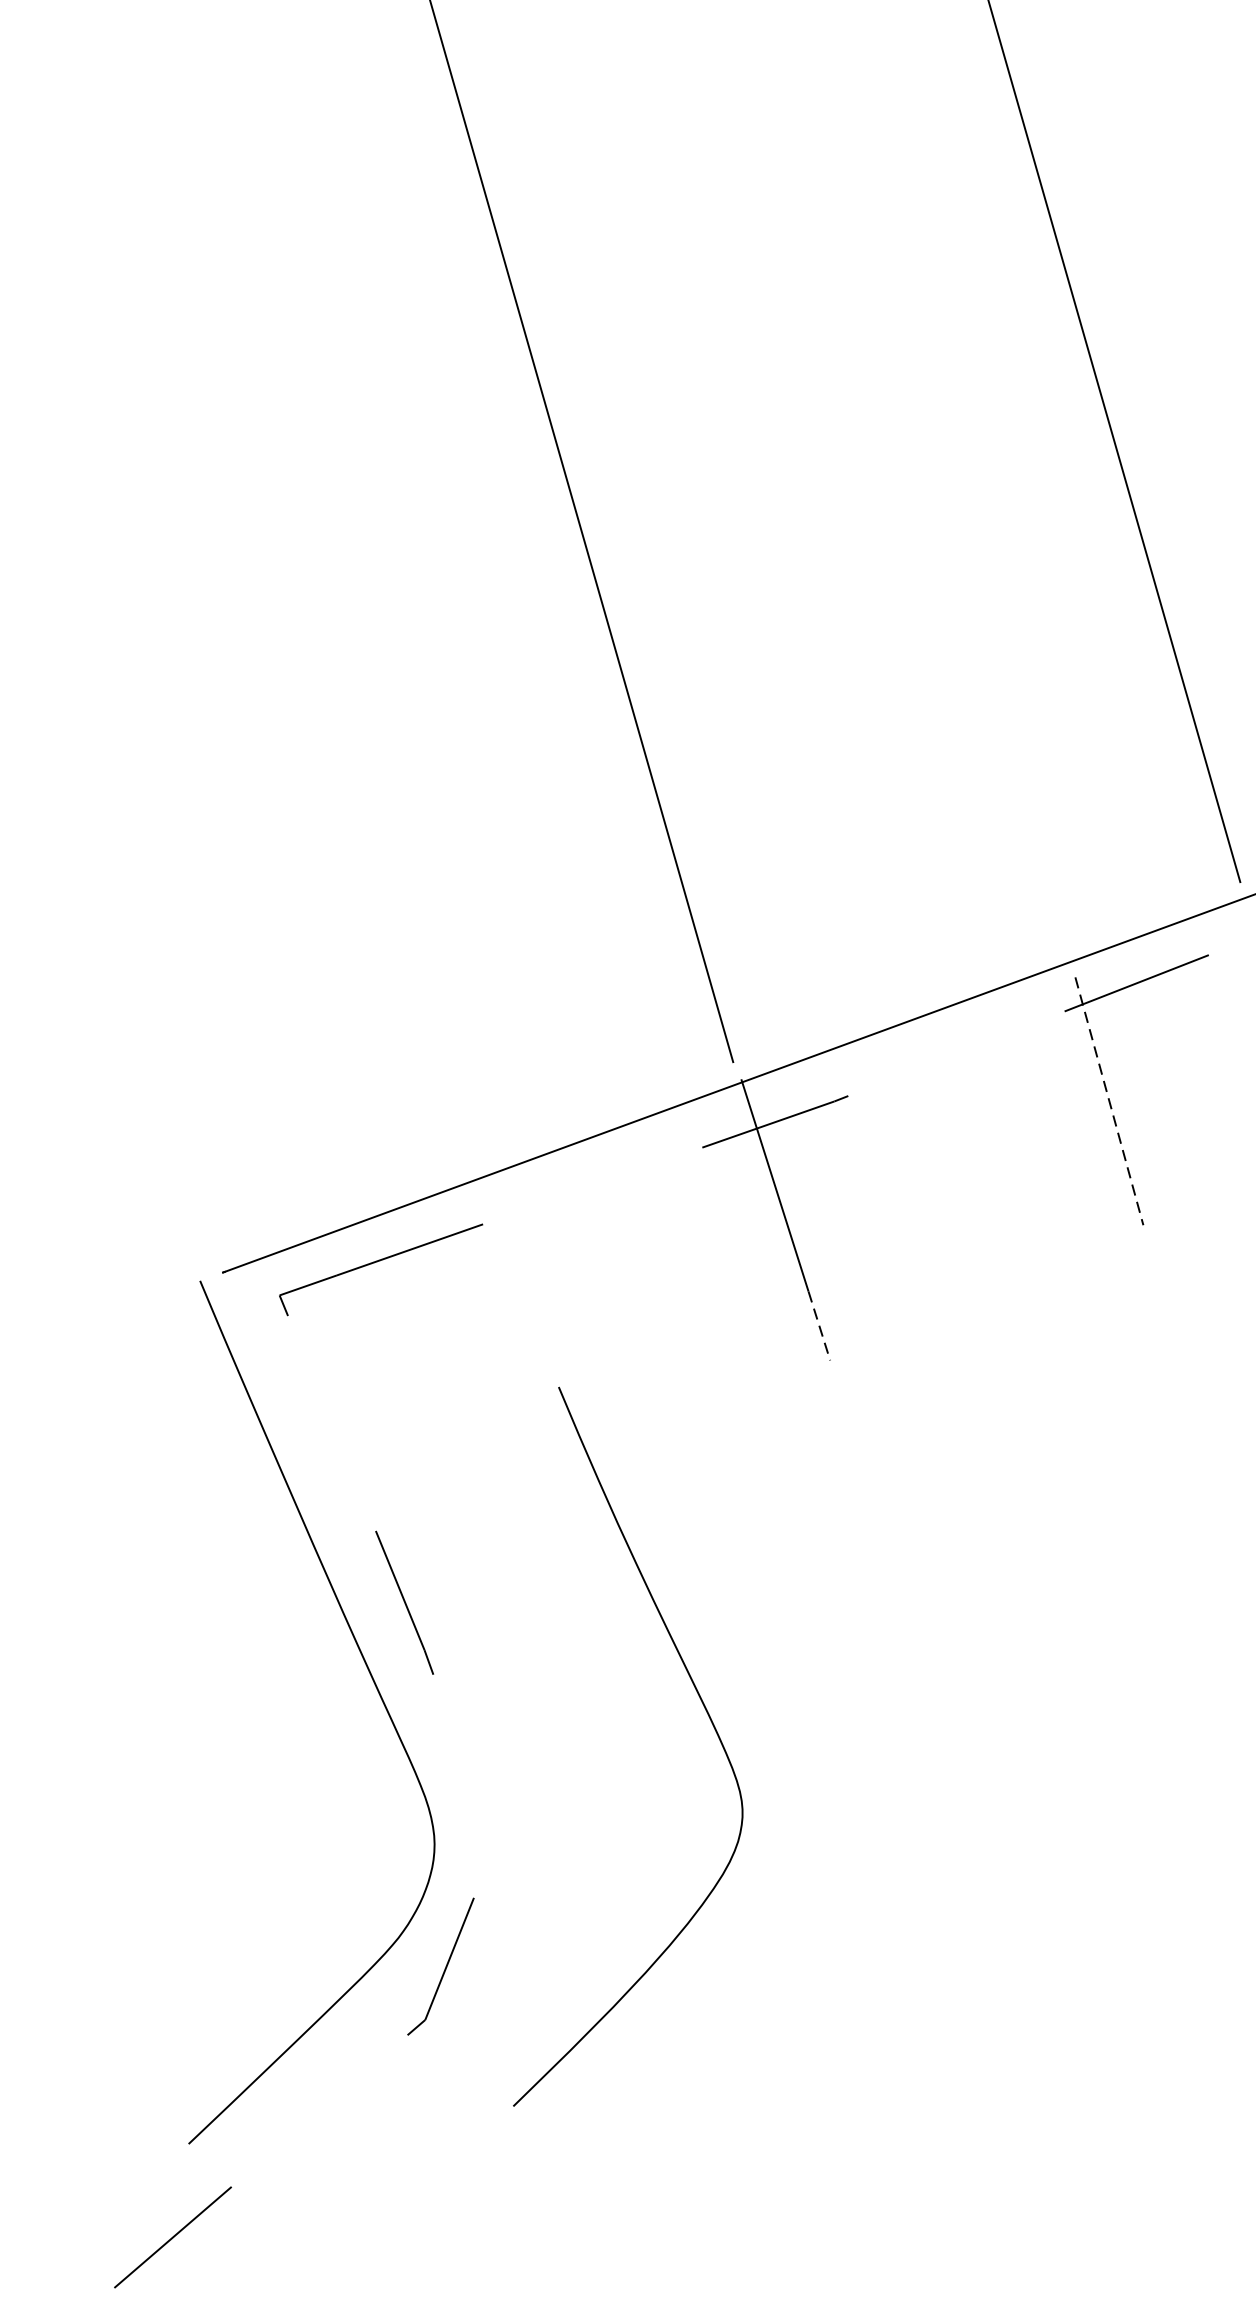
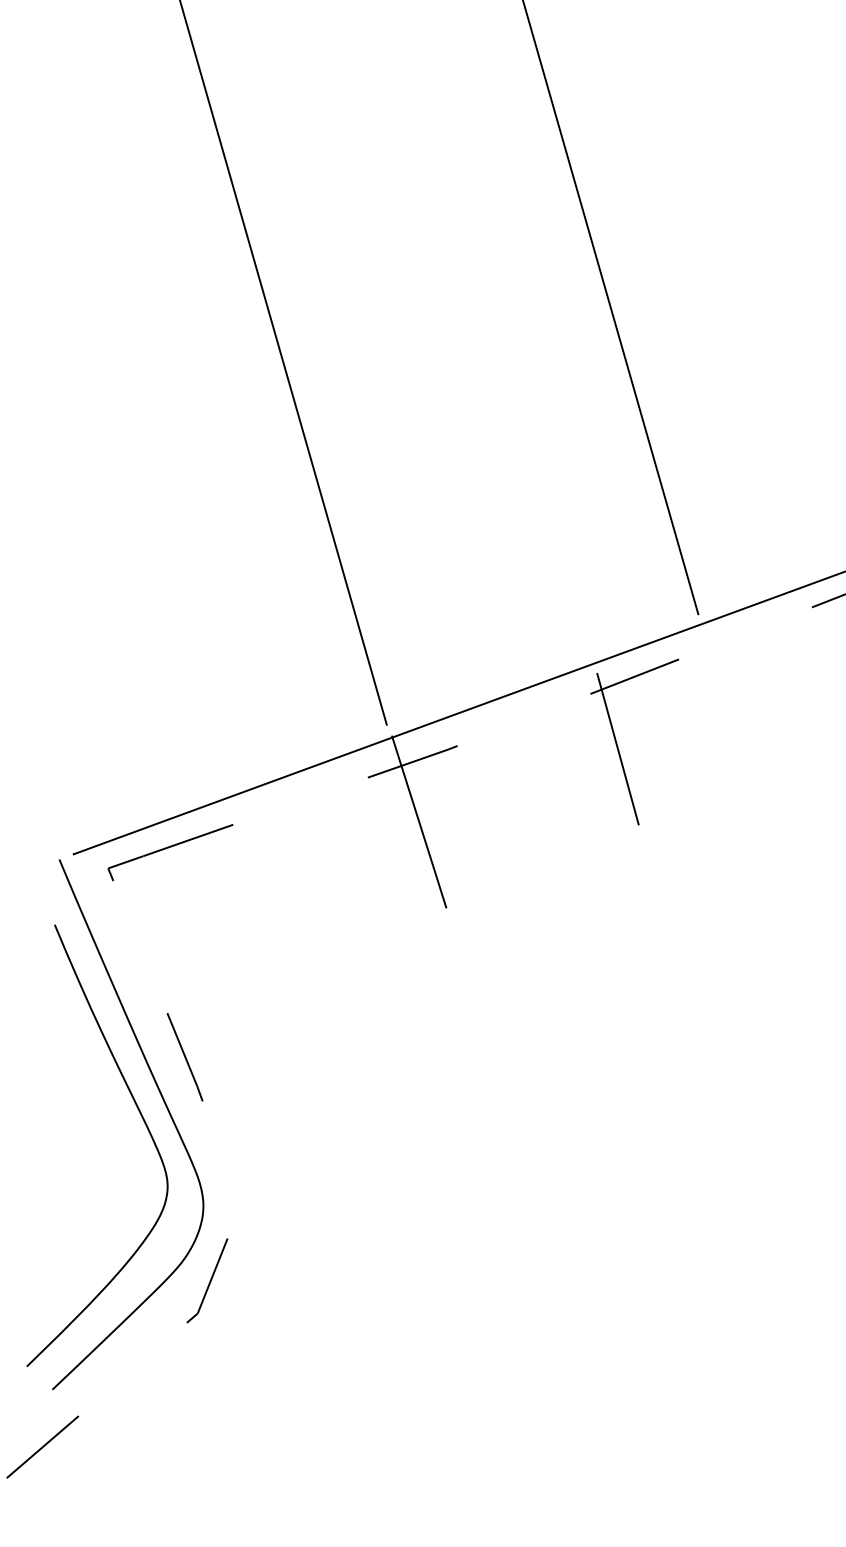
line: (1110, 1101) -> (618, 749), dashed -> solid
line: (818, 1326) -> (439, 887), dashed -> solid
curve: (703, 1707) -> (143, 1121), moved

